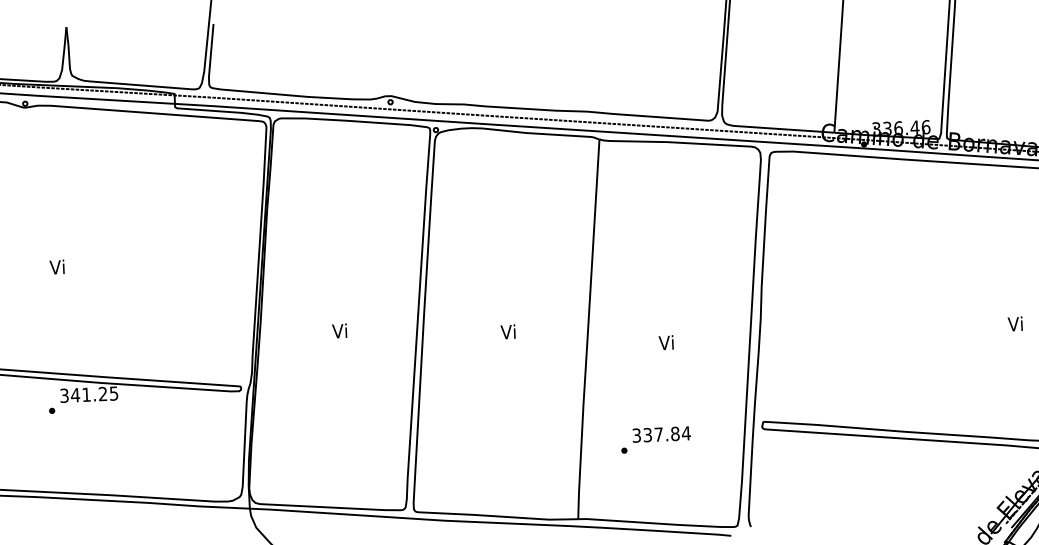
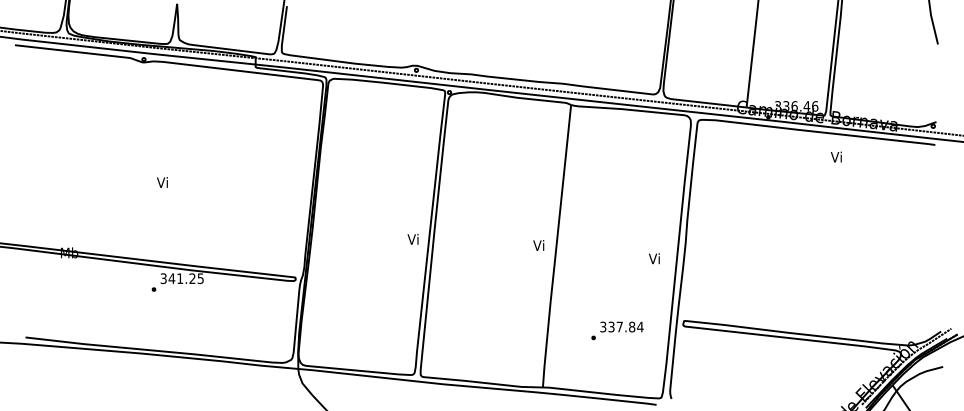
text: (1014, 323) -> (835, 156), moved
text: (338, 331) -> (412, 239), moved
text: (507, 331) -> (538, 245), moved
text: (666, 342) -> (654, 258), moved
text: (655, 439) -> (617, 330), moved

